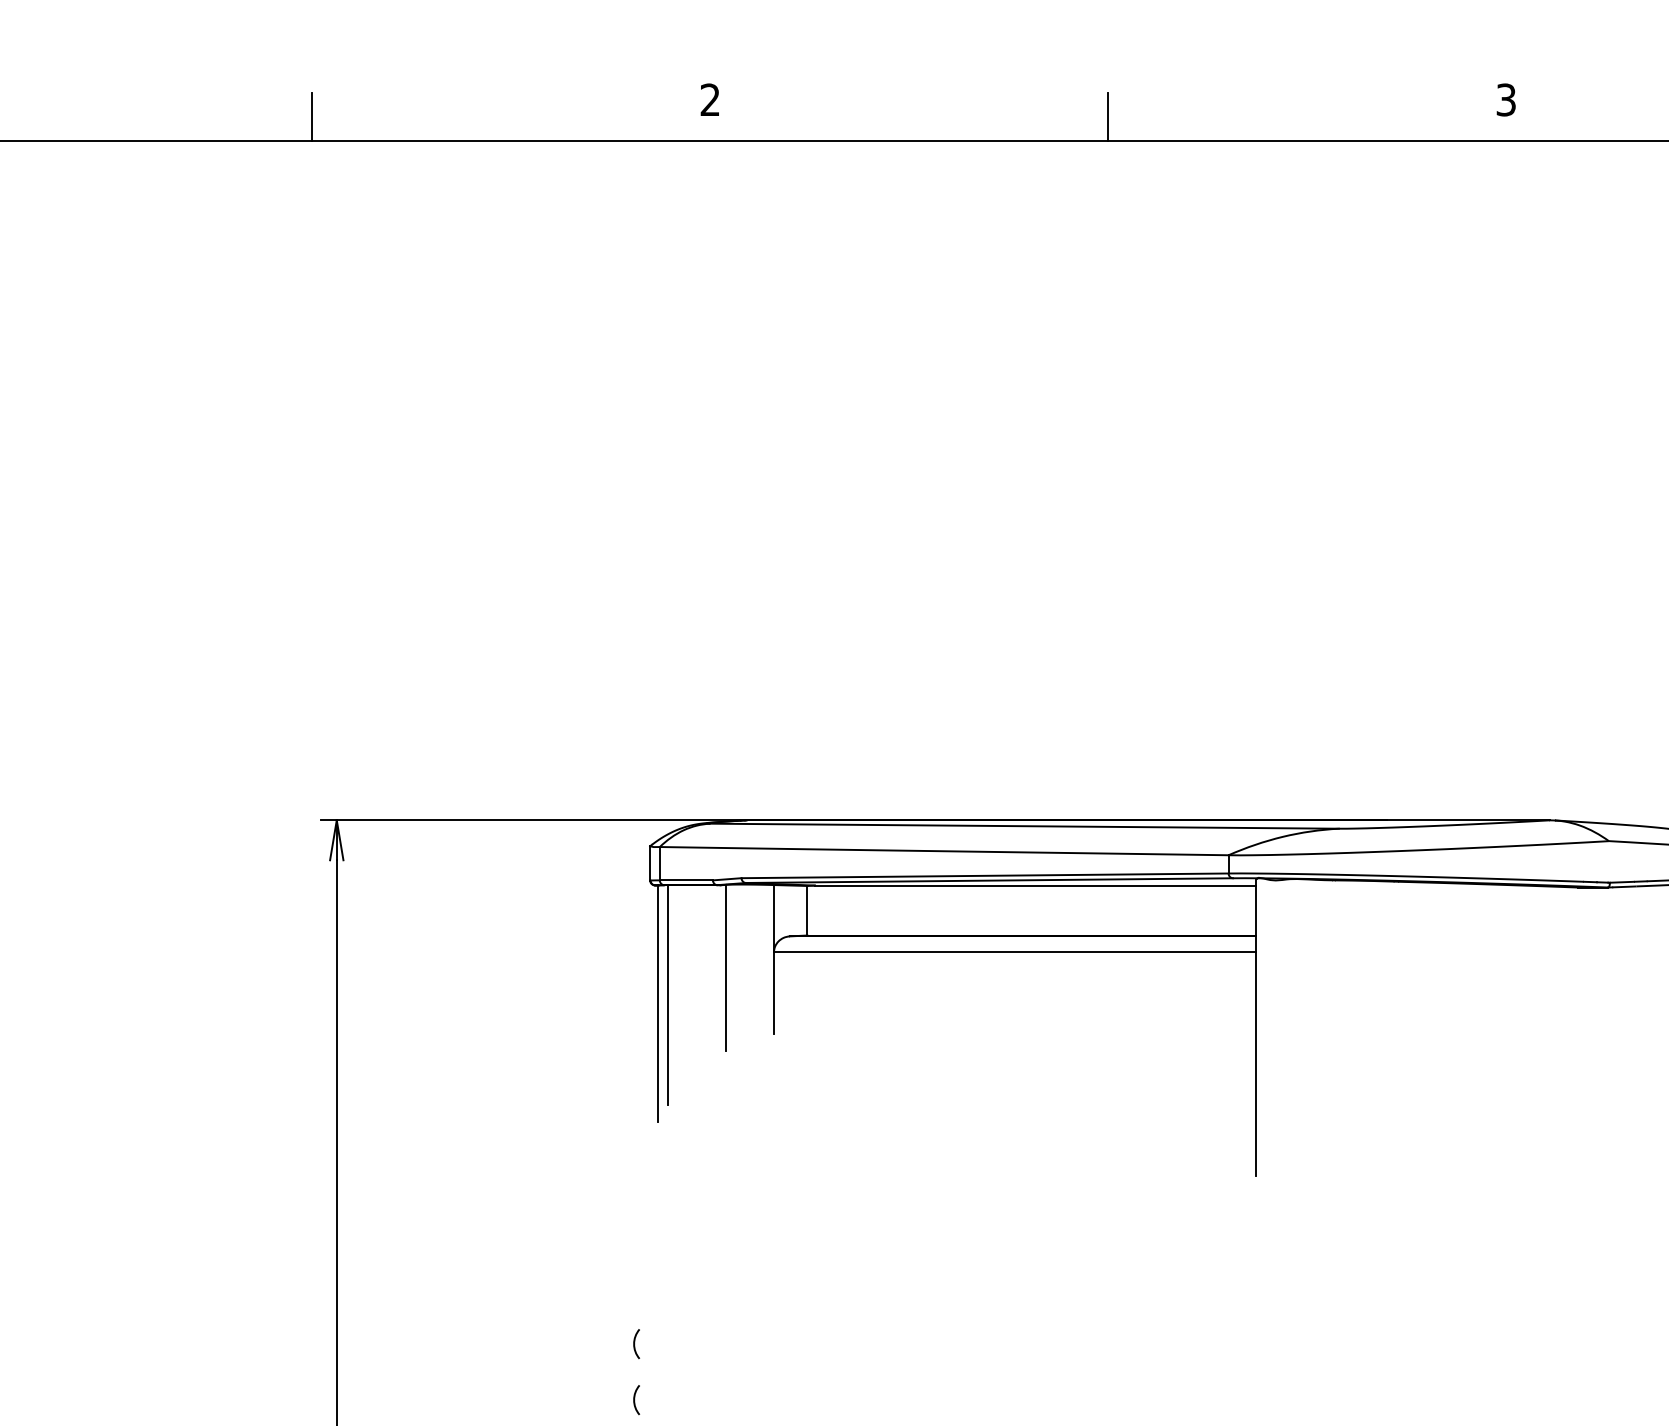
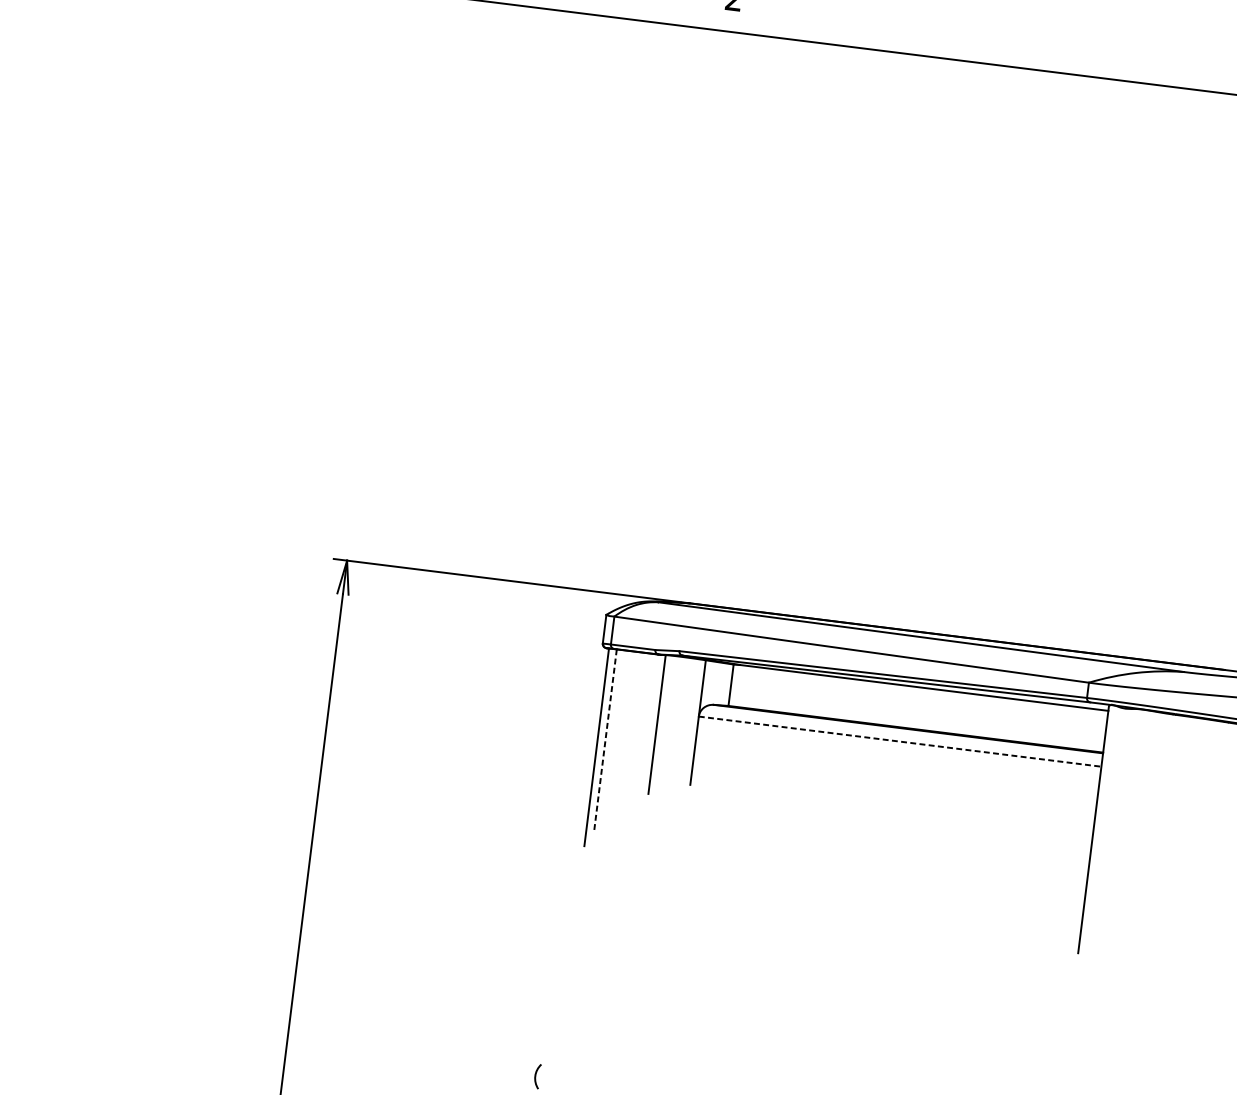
line: (1108, 117) -> (1065, 53), removed
line: (1014, 952) -> (899, 741), solid -> dashed
line: (667, 995) -> (605, 741), solid -> dashed
arc: (635, 1344) -> (542, 1029), removed

